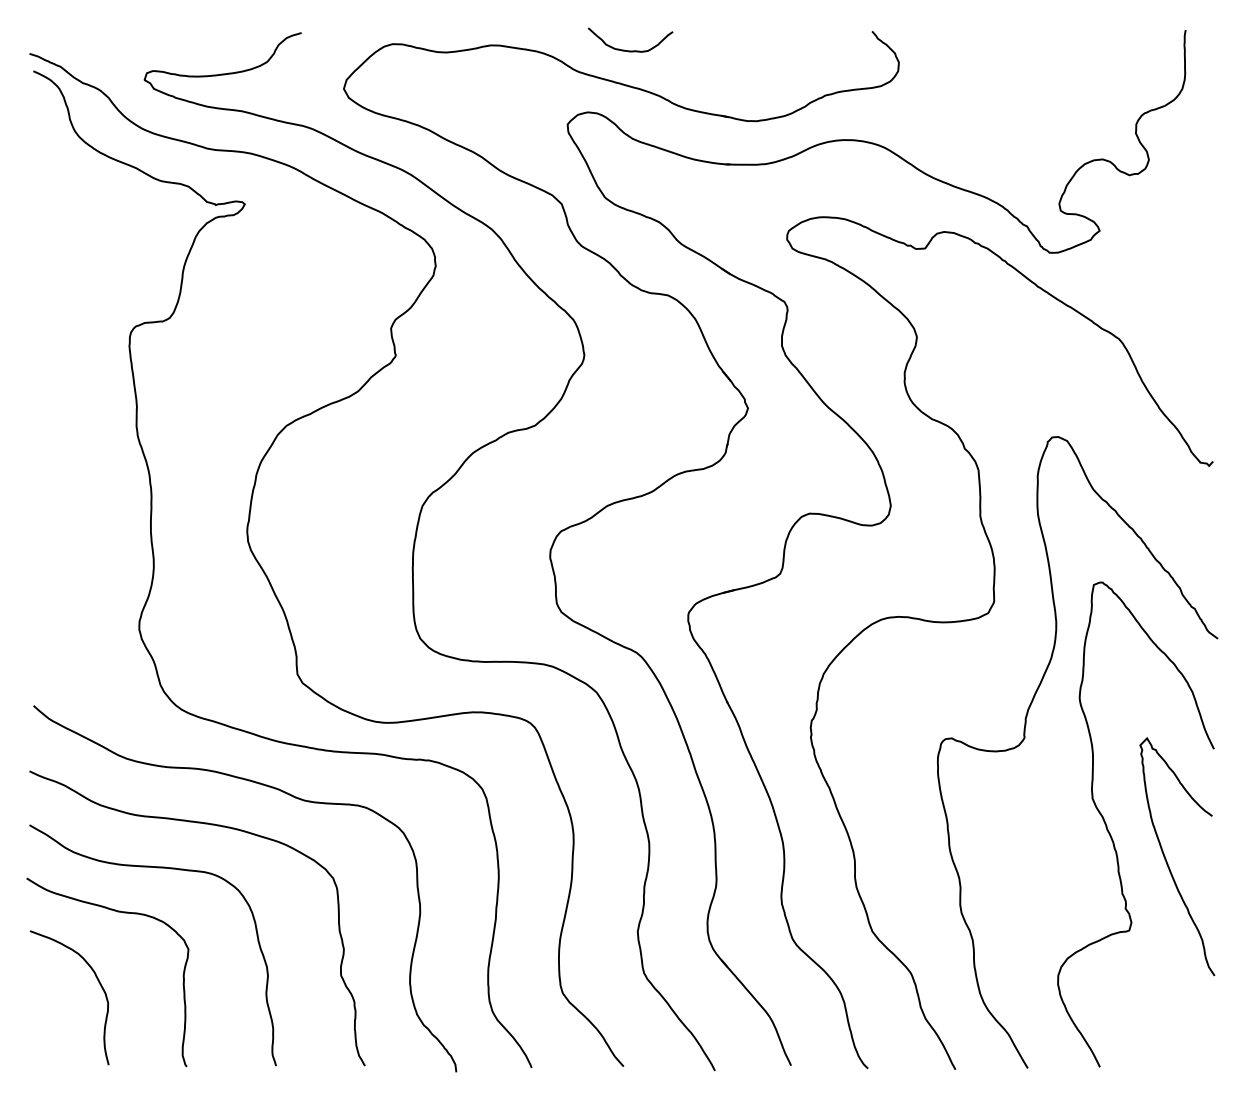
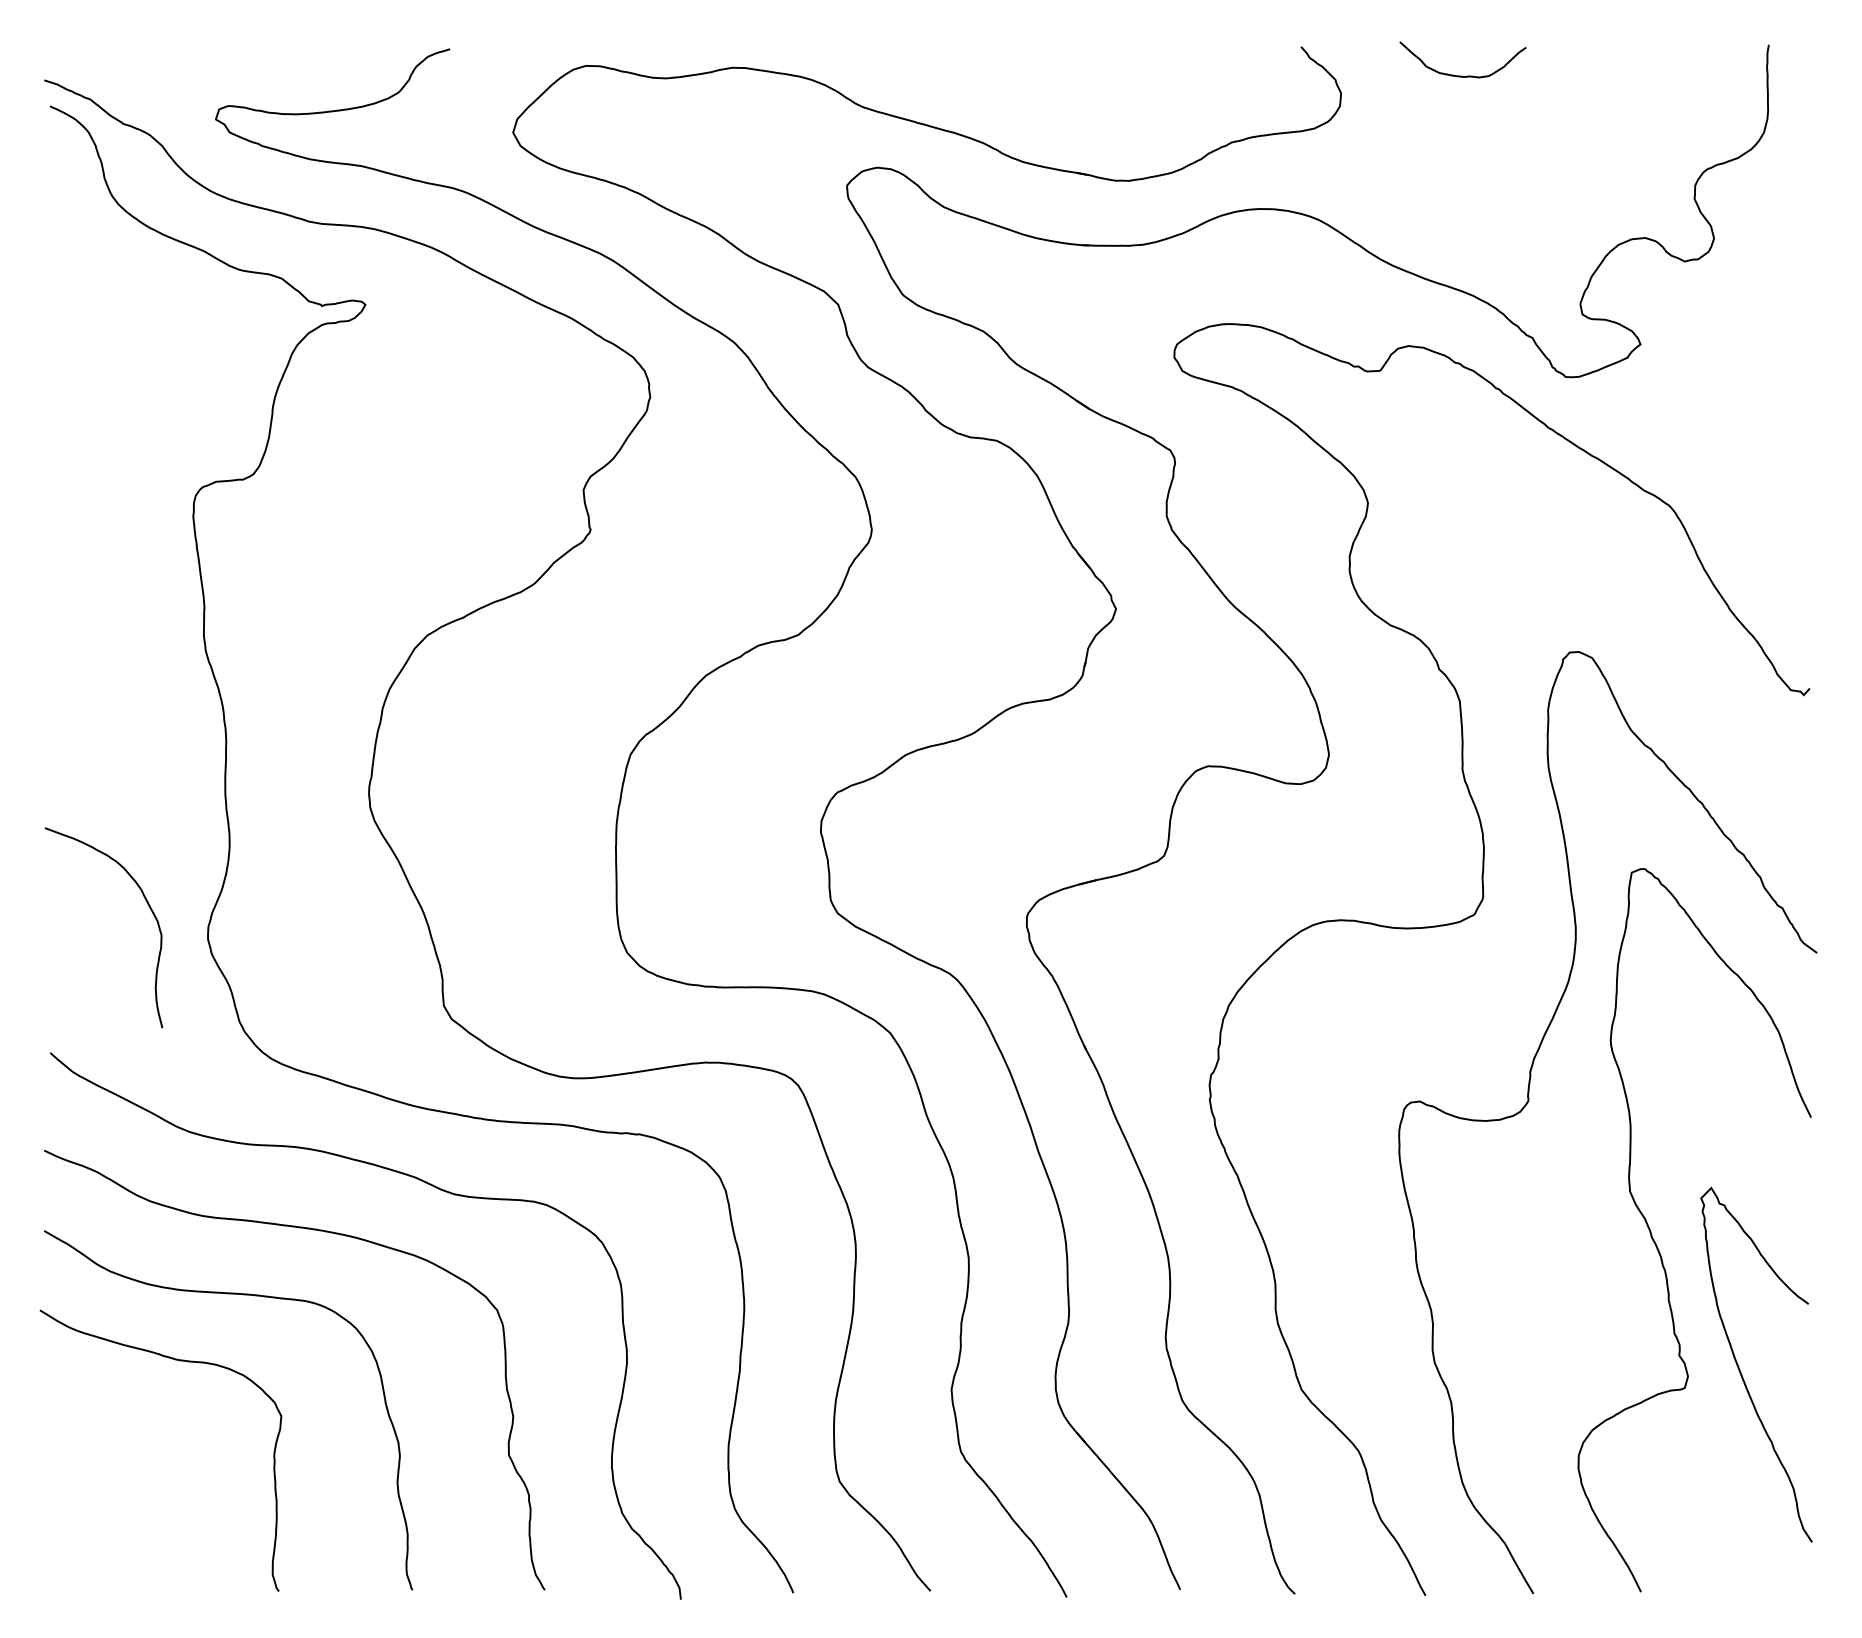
curve: (630, 50) -> (1462, 75), moved
curve: (1166, 858) -> (1740, 1367), moved
curve: (98, 982) -> (147, 904), moved

